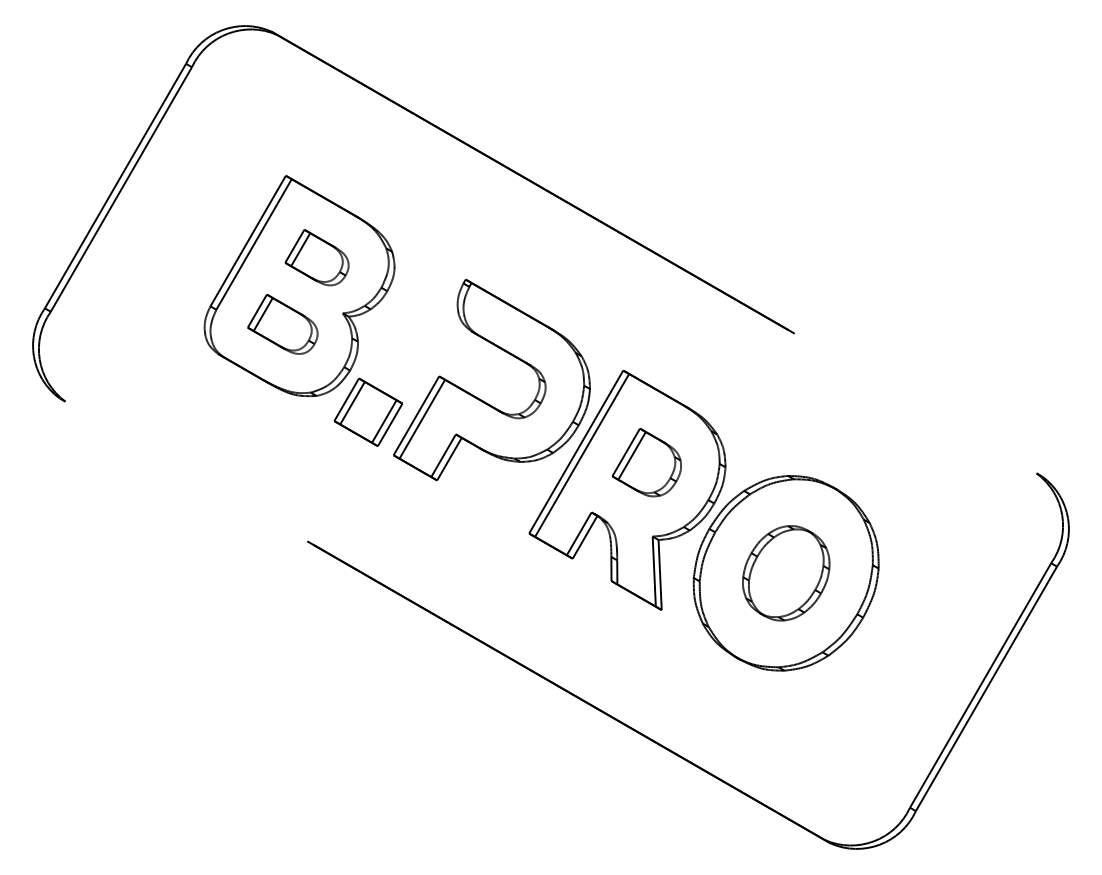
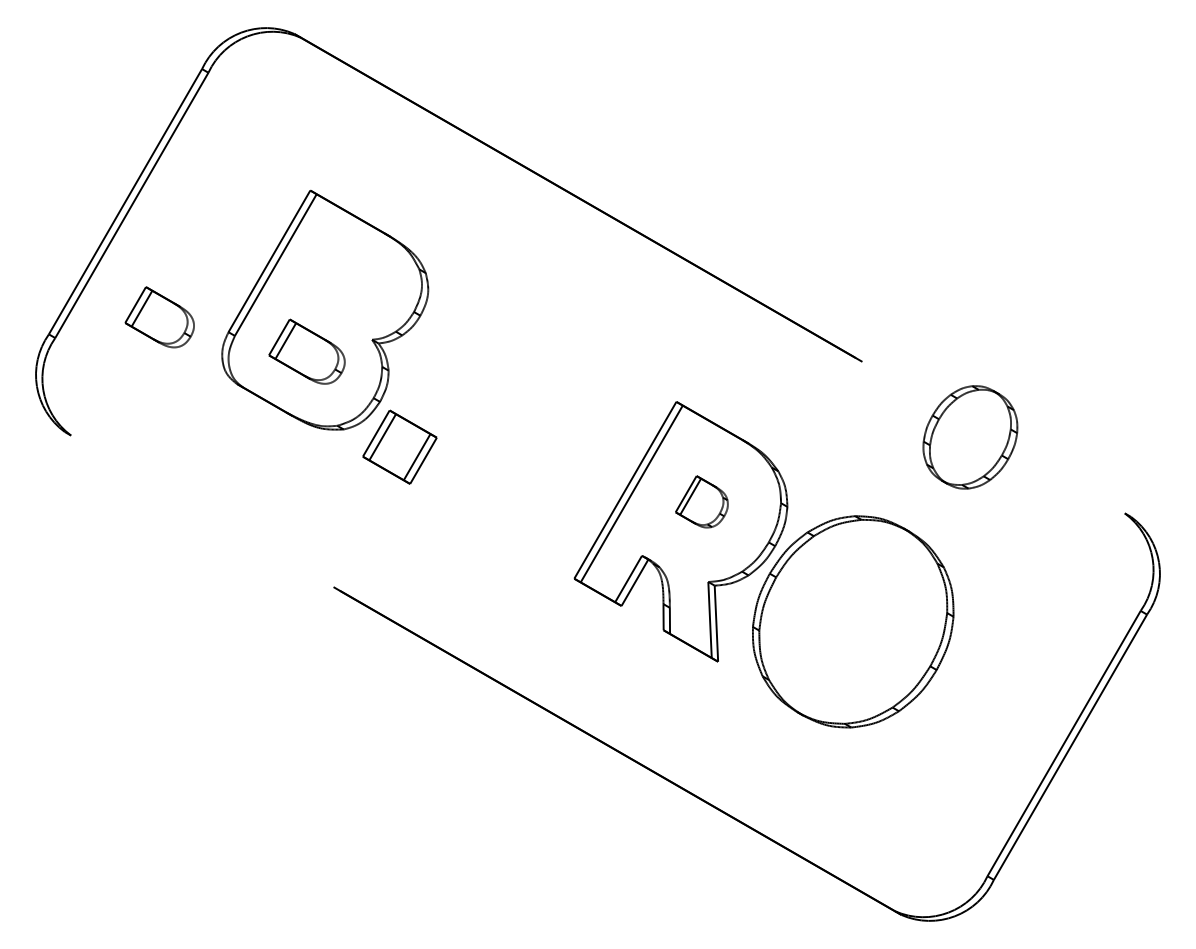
part: (316, 257) -> (159, 317), moved
part: (478, 397) -> (519, 431), removed
part: (646, 462) -> (701, 501), size x0.7
part: (786, 573) -> (970, 437), moved

